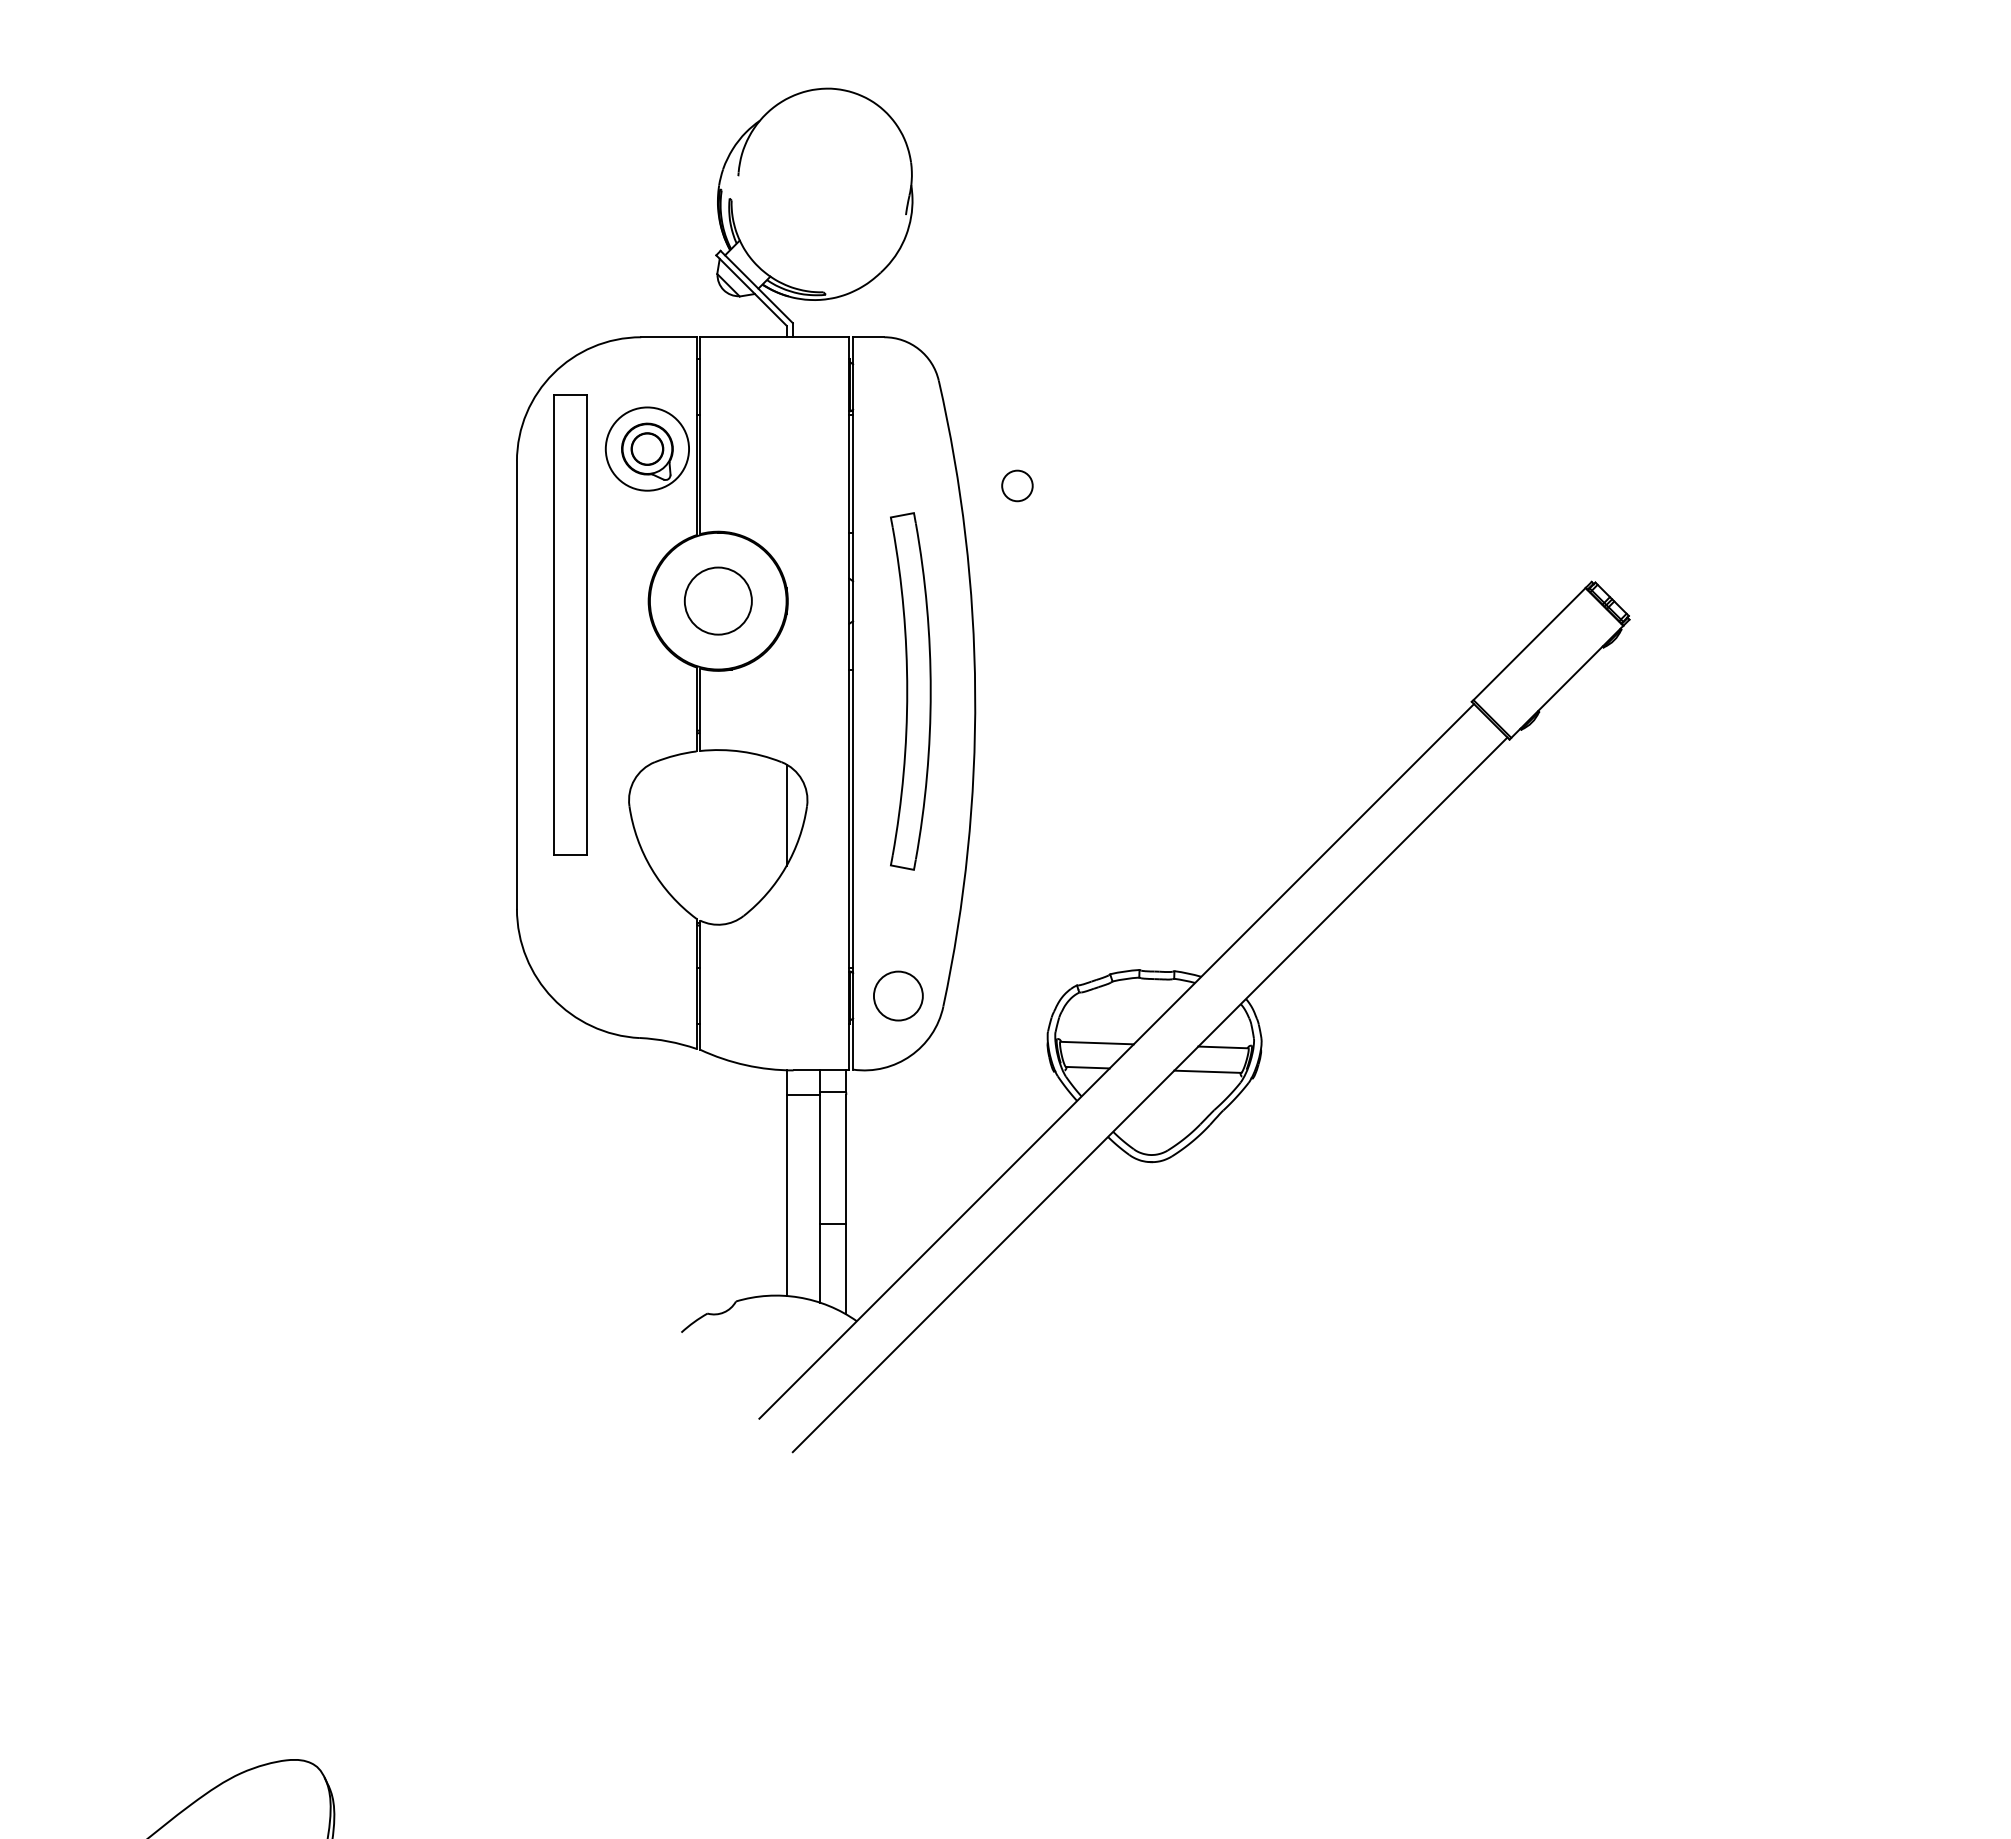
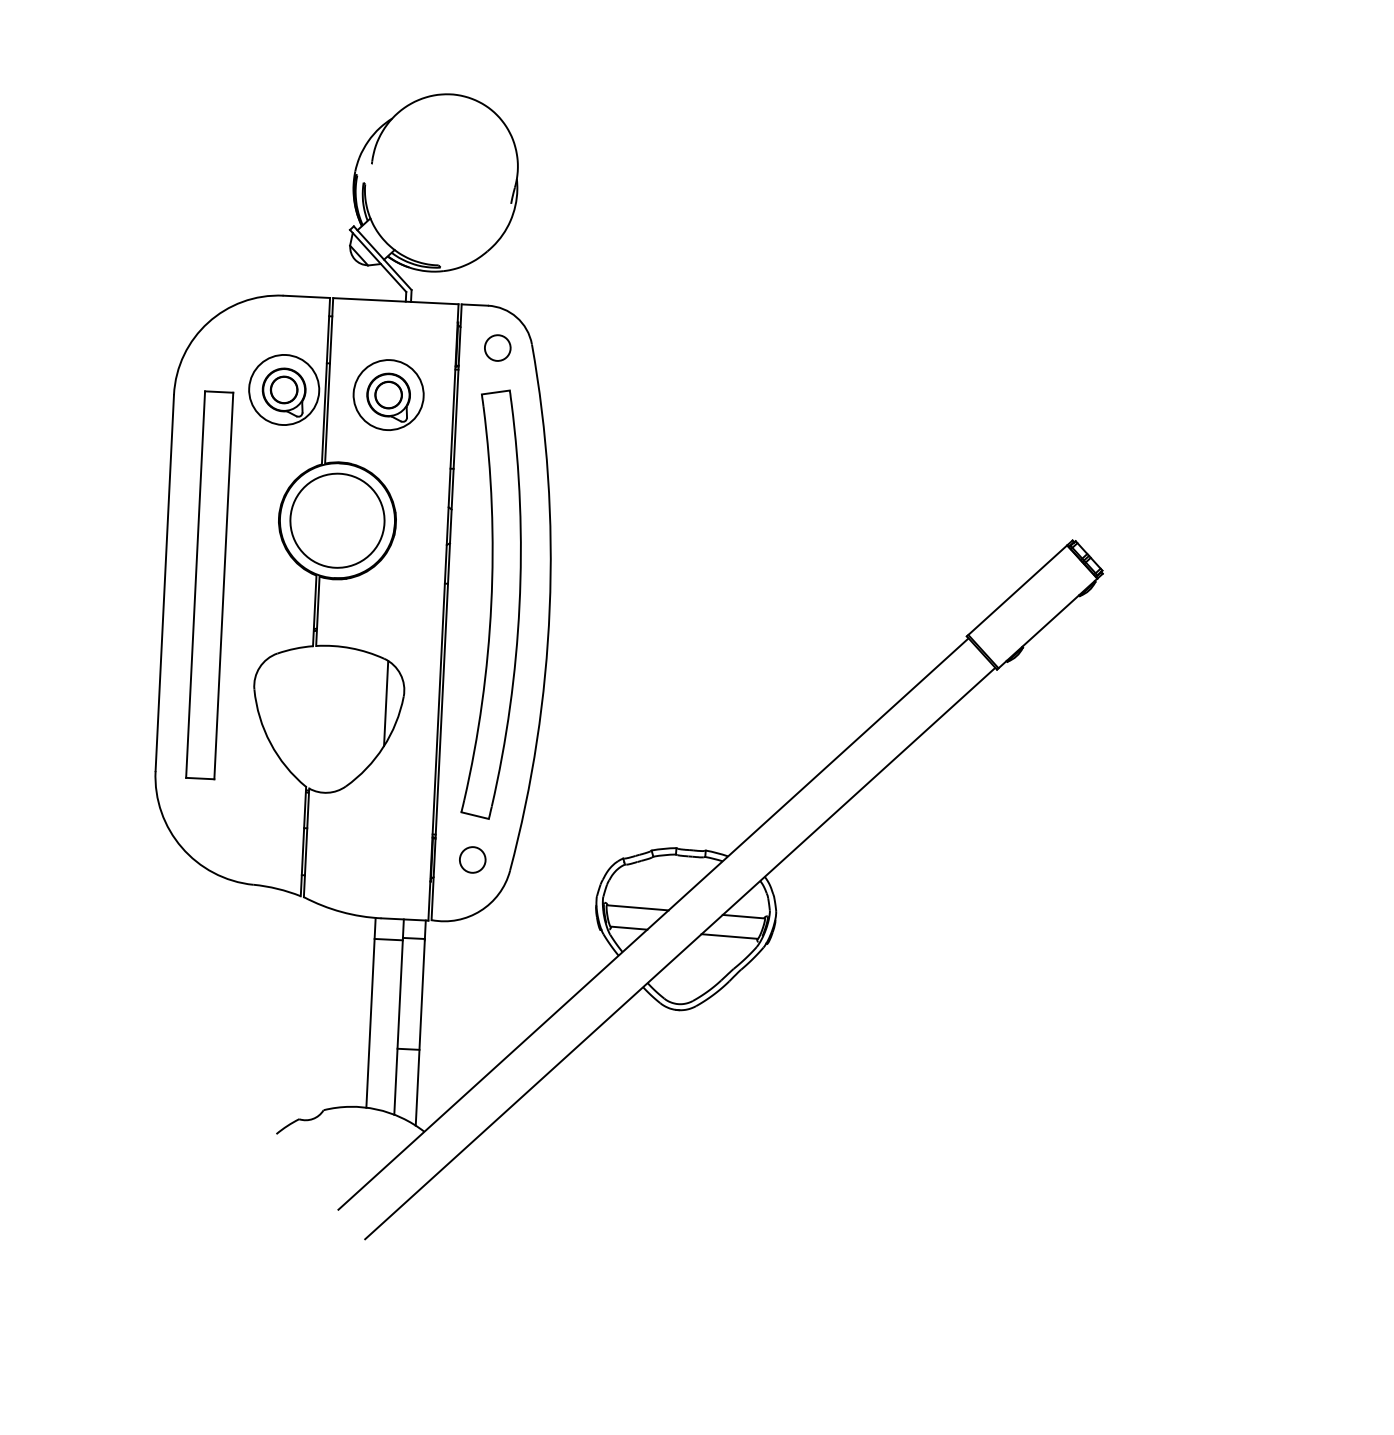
part: (771, 448) -> (388, 394), added
circle: (1017, 485) -> (497, 347), moved
circle: (718, 600) -> (337, 520), size x1.67
part: (570, 624) -> (209, 584), moved
part: (910, 691) -> (495, 604), size x1.43
circle: (898, 995) -> (472, 859), size x0.62

